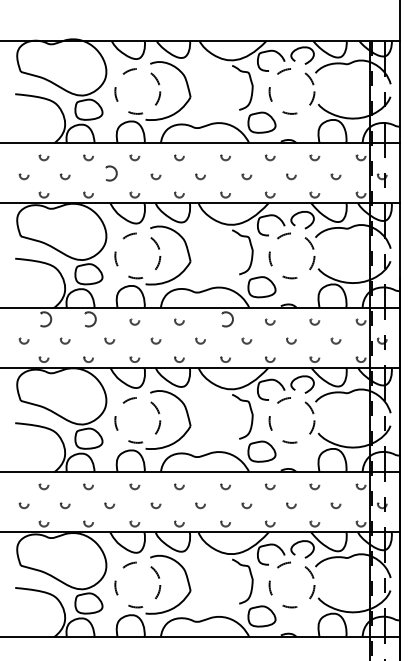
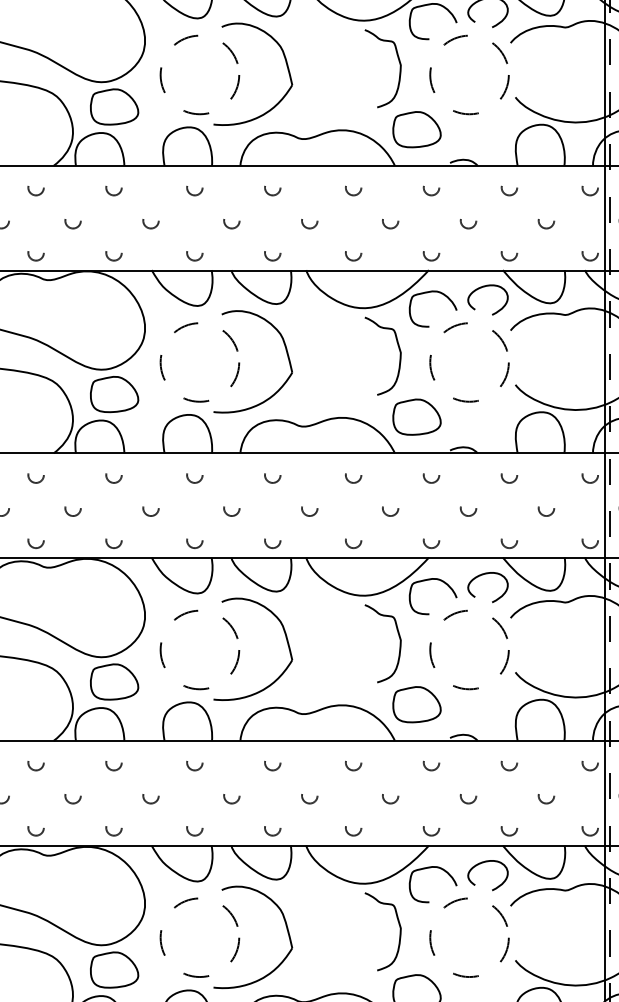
circle: (109, 176) -> (150, 223), size x0.62
circle: (43, 321) -> (35, 477), size x0.62
circle: (88, 321) -> (113, 477), size x0.62
circle: (225, 321) -> (353, 477), size x0.62

